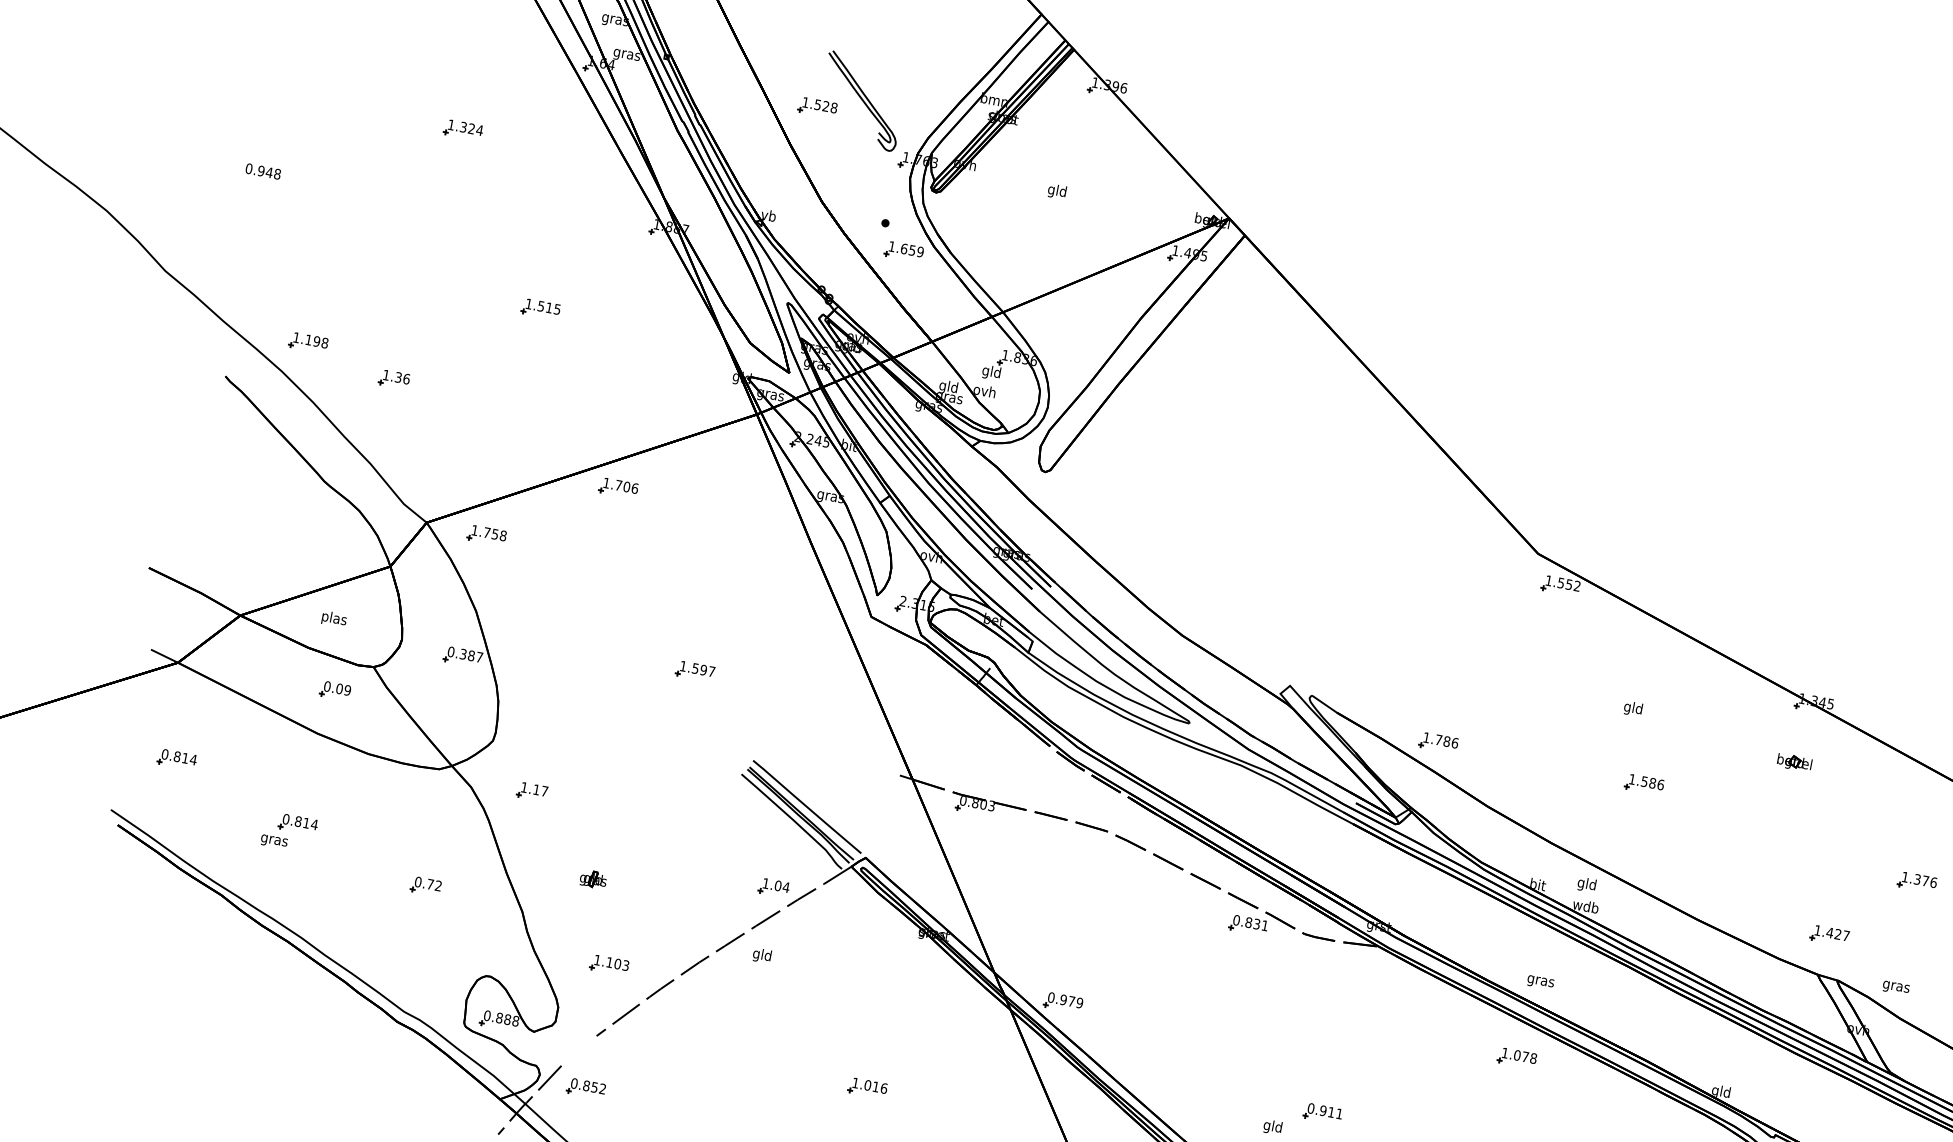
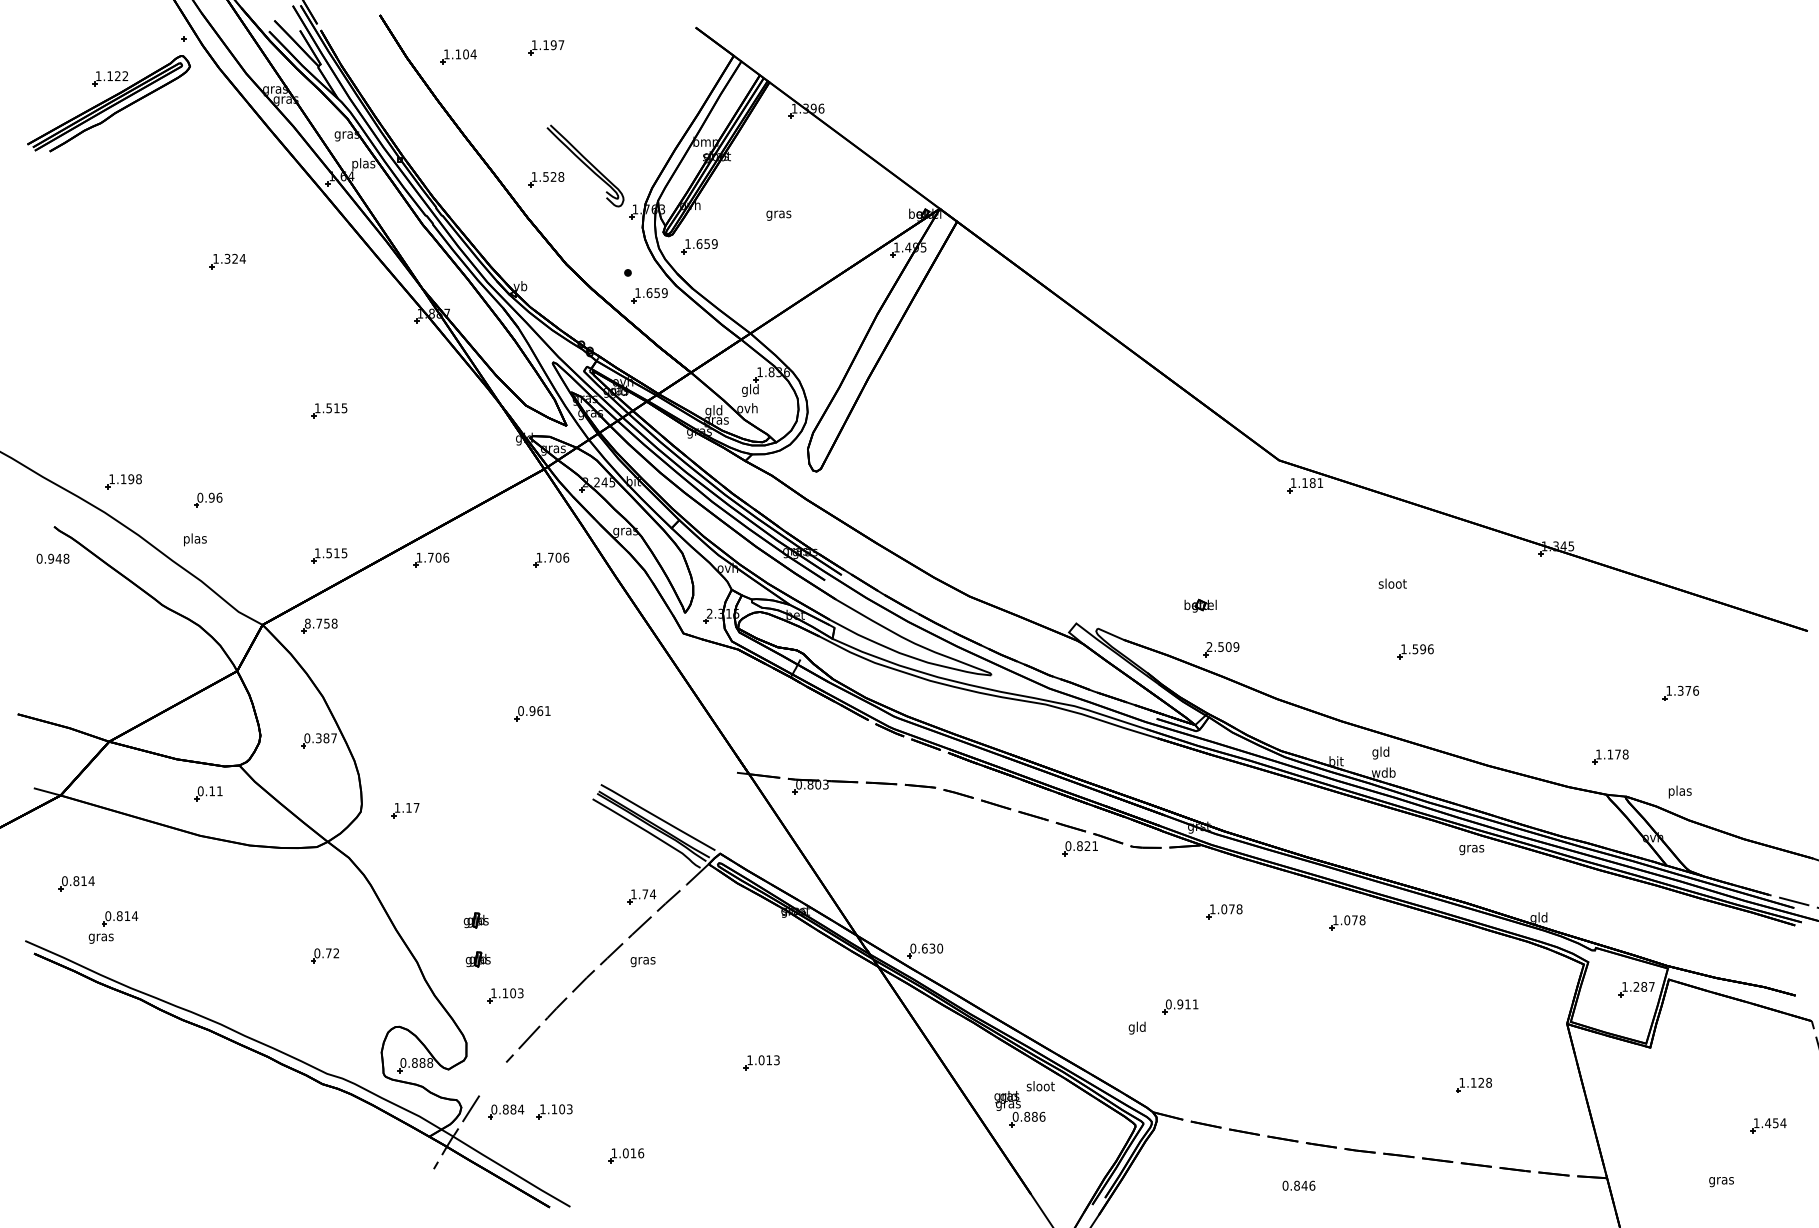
text: (626, 54) -> (363, 164), gras -> plas
text: (262, 171) -> (52, 558), moved
text: (1056, 191) -> (778, 214), gld -> gras
part: (966, 209) -> (699, 246), added
text: (391, 375) -> (205, 497), 1.36 -> 0.96
part: (511, 462) -> (329, 555), added
part: (746, 511) -> (551, 559), added
text: (474, 530) -> (307, 623), 1.758 -> 8.758
text: (1568, 585) -> (1312, 483), 1.552 -> 1.181
text: (334, 618) -> (195, 539), moved
text: (697, 668) -> (534, 710), 1.597 -> 0.961
text: (343, 689) -> (215, 791), 0.09 -> 0.11
text: (1633, 708) -> (1392, 584), gld -> sloot
text: (1440, 740) -> (1222, 647), 1.786 -> 2.509
part: (1794, 762) -> (1200, 605), moved
text: (1653, 783) -> (1423, 649), 1.586 -> 1.596
part: (532, 791) -> (405, 810), moved
part: (287, 838) -> (112, 933), moved
text: (778, 886) -> (645, 894), 1.04 -> 1.74
part: (586, 921) -> (477, 959), added
text: (1256, 924) -> (1087, 846), 0.831 -> 0.821
text: (1837, 934) -> (1617, 754), 1.427 -> 1.178
text: (761, 955) -> (642, 960), gld -> gras
text: (1540, 983) -> (1471, 850), moved
text: (1895, 986) -> (1679, 791), gras -> plas
text: (1070, 1001) -> (931, 948), 0.979 -> 0.630
part: (1388, 1021) -> (1224, 911), added
text: (598, 1088) -> (517, 1109), 0.852 -> 0.884
text: (883, 1088) -> (776, 1060), 1.016 -> 1.013
part: (637, 1097) -> (554, 1111), added

